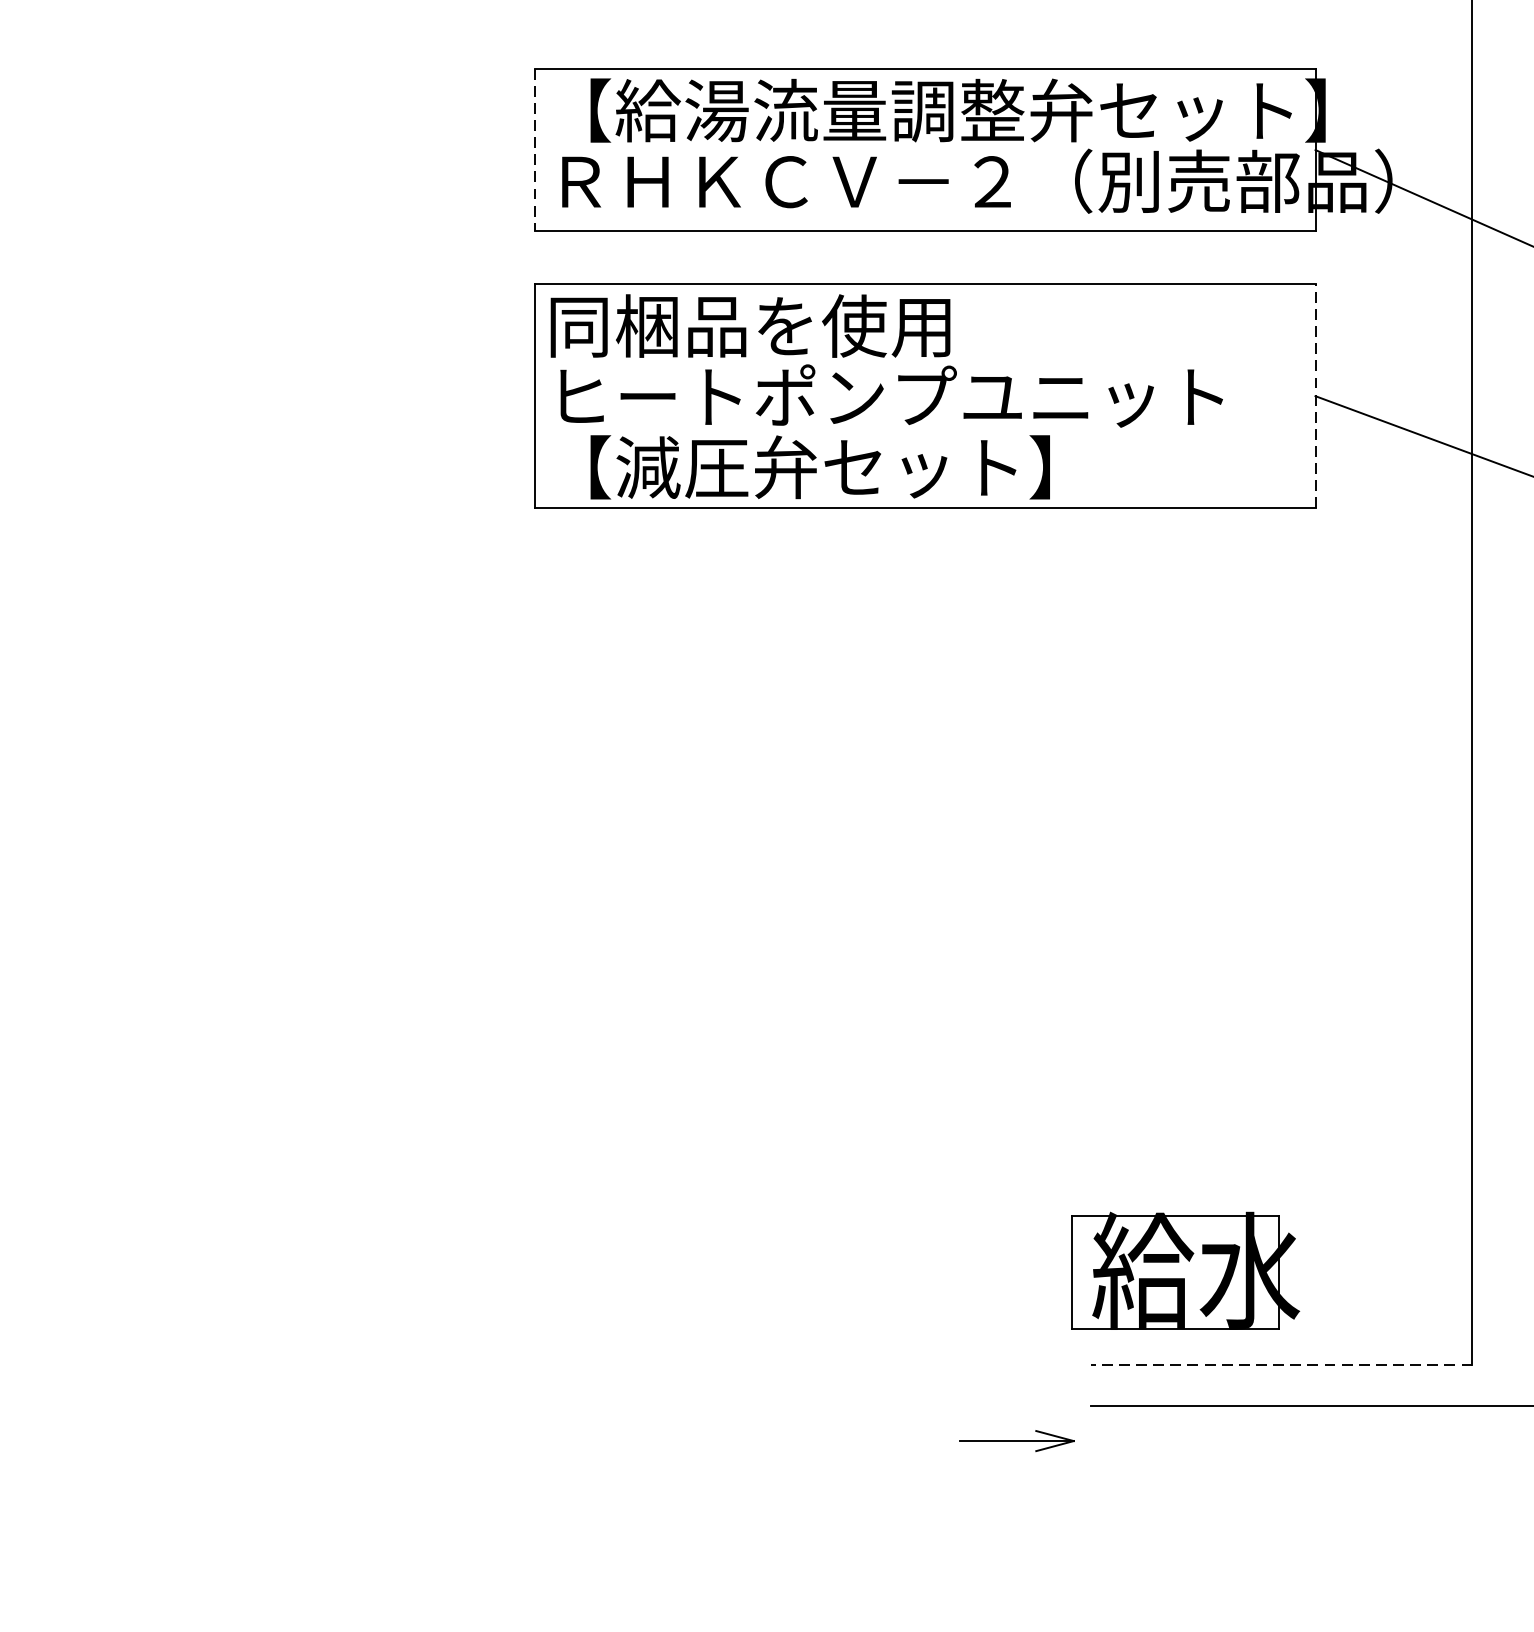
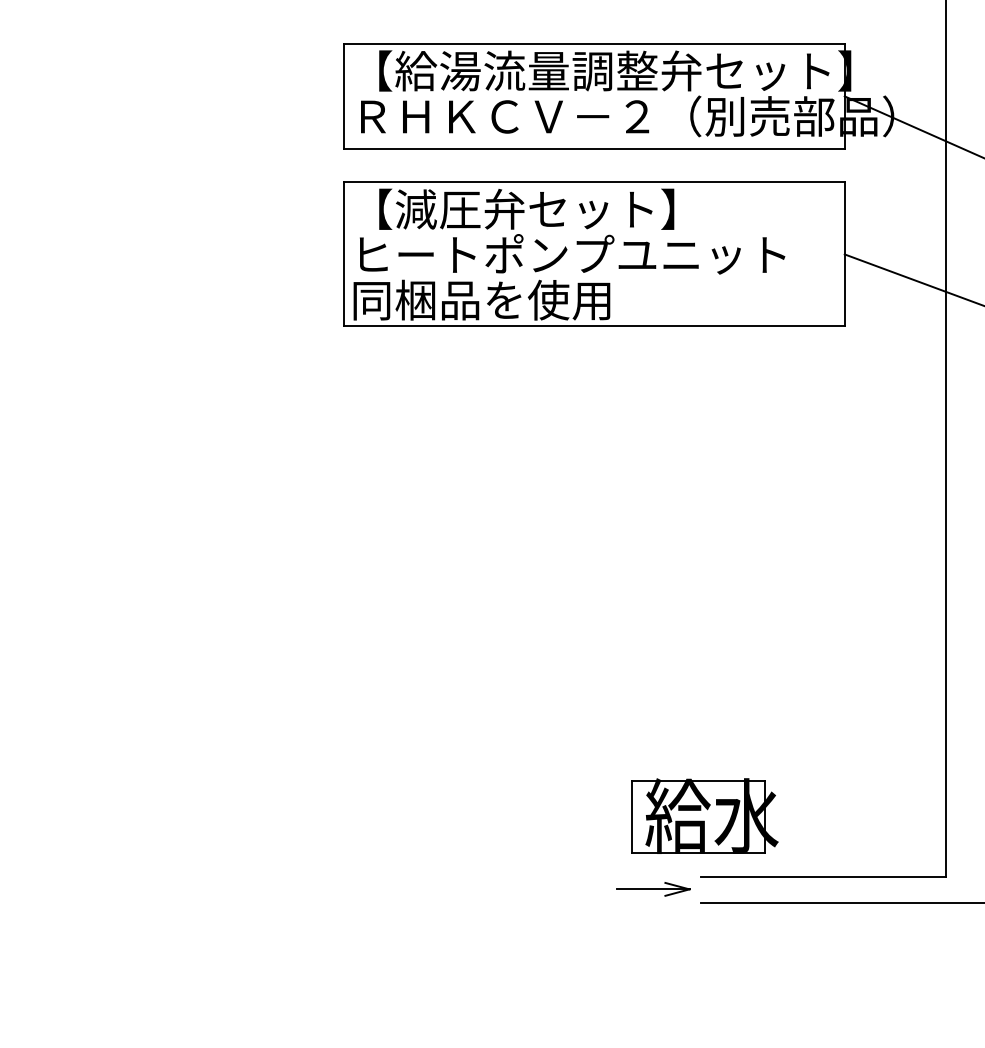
line: (534, 150) -> (343, 96), dashed -> solid
text: (799, 324) -> (513, 208), 同梱品を使用 -> 【減圧弁セット】
line: (1315, 394) -> (844, 253), dashed -> solid
text: (799, 466) -> (513, 299), 【減圧弁セット】 -> 同梱品を使用
part: (1184, 1269) -> (704, 815), moved
line: (1280, 1364) -> (822, 876), dashed -> solid
part: (1017, 1441) -> (653, 889), moved

